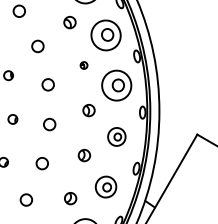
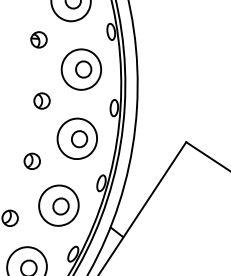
part: (83, 65) -> (38, 39), size x1.67
part: (116, 136) -> (77, 138), size x1.67
part: (105, 186) -> (58, 204), size x1.43

